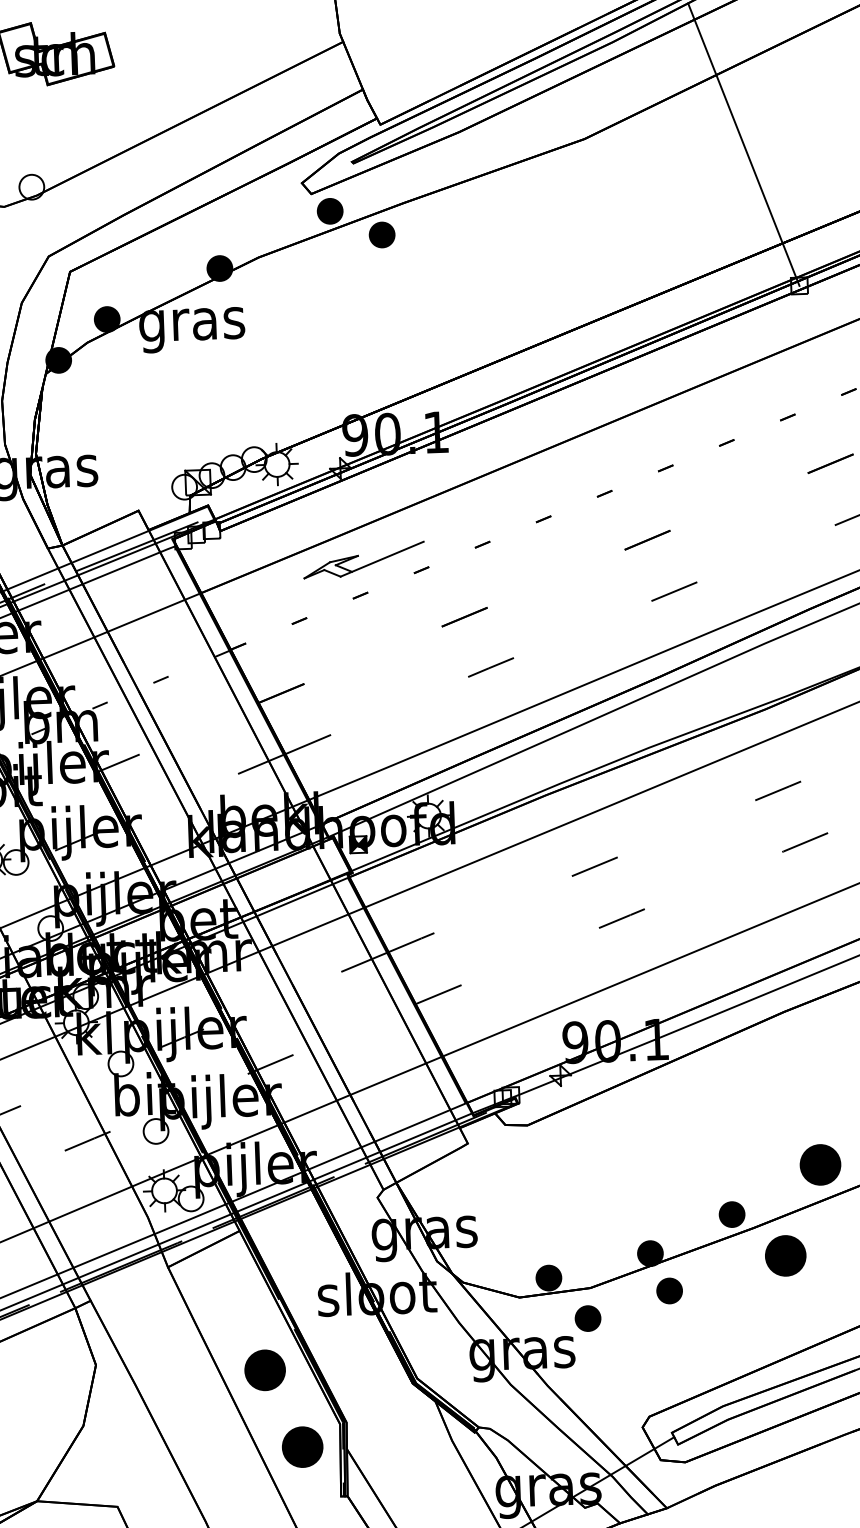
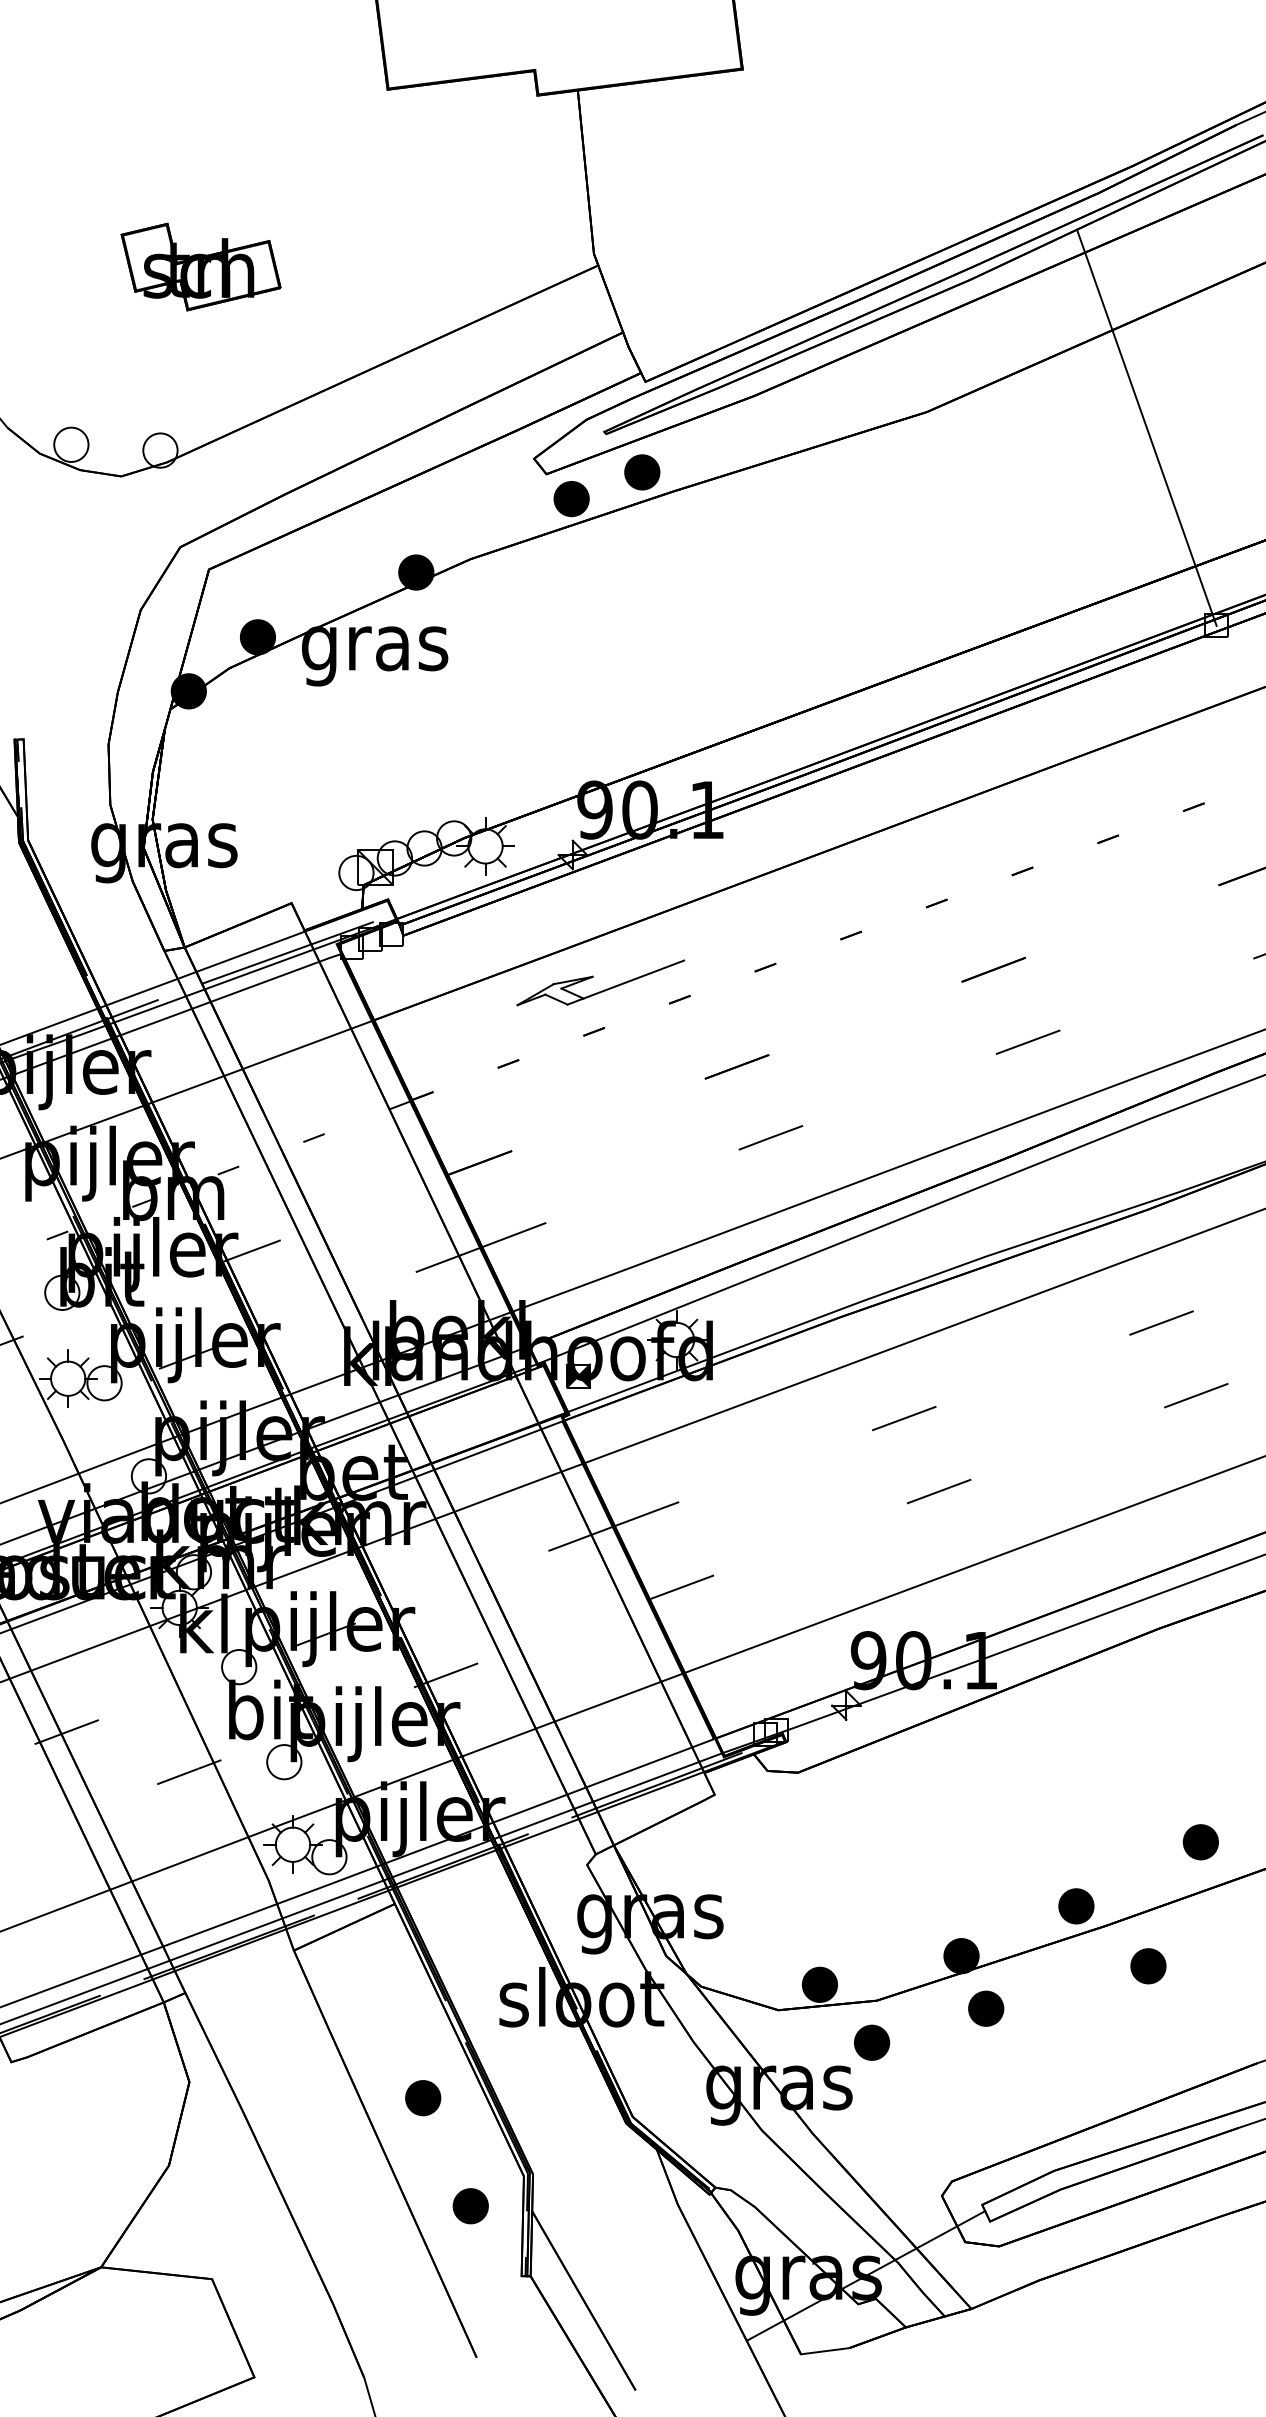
part: (382, 235) -> (642, 472), moved
part: (820, 1165) -> (1200, 1842), size x0.62
part: (785, 1256) -> (1148, 1966), size x0.62
part: (265, 1370) -> (423, 2098), size x0.62
part: (302, 1447) -> (470, 2206), size x0.62

